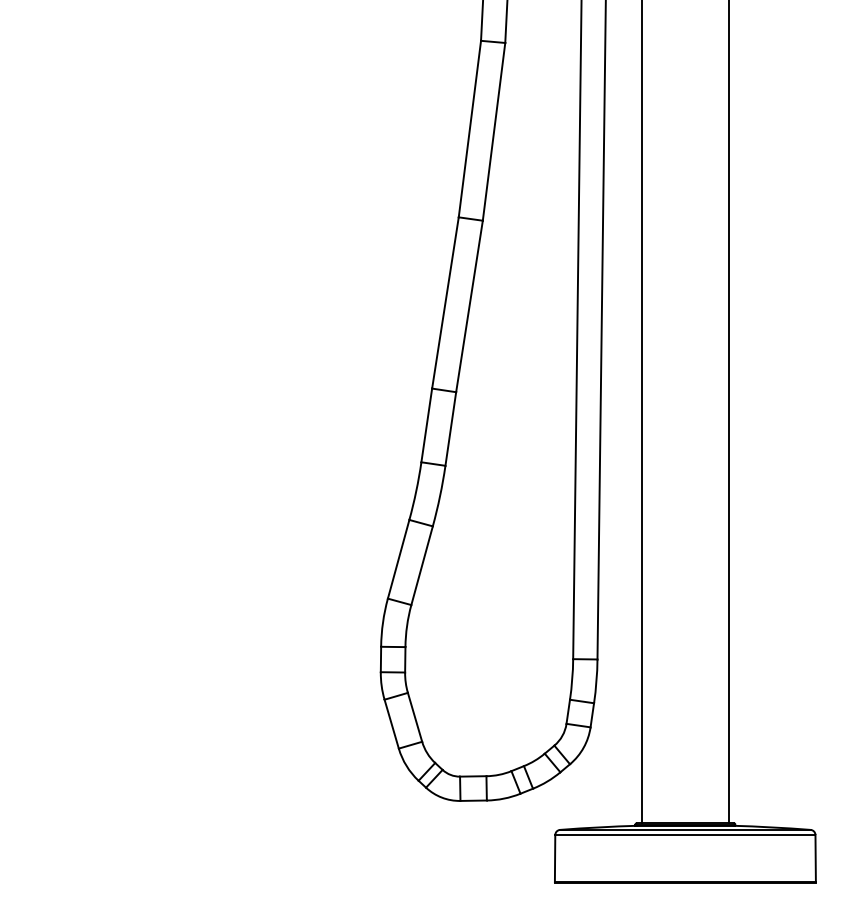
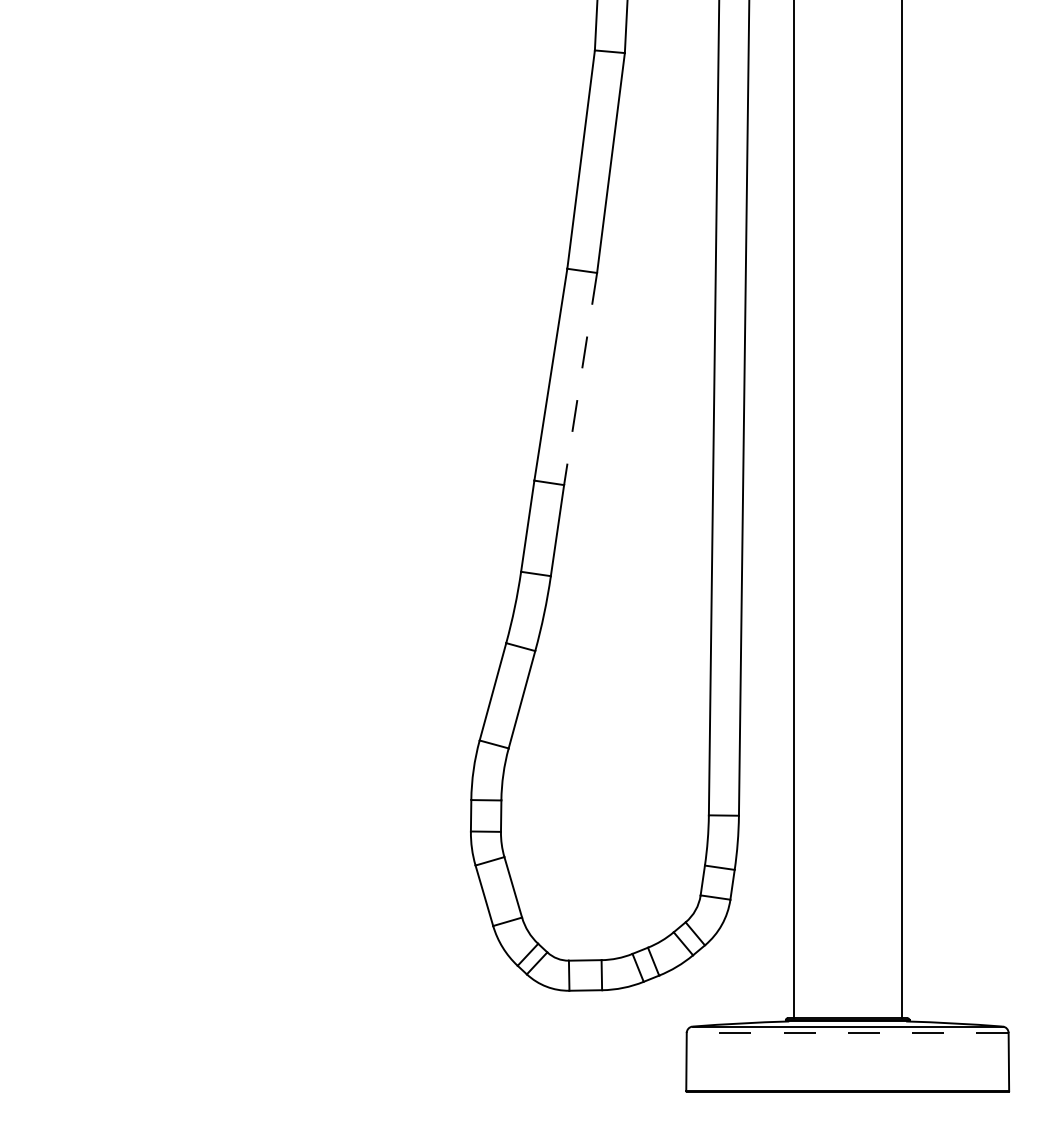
line: (469, 306) -> (580, 379), solid -> dashed
line: (684, 835) -> (846, 1033), solid -> dashed

